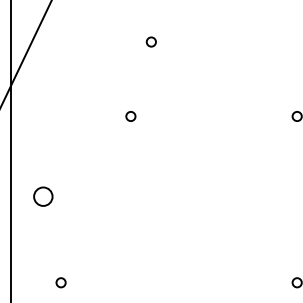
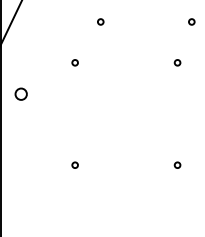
circle: (150, 41) -> (100, 21), moved
circle: (42, 195) -> (20, 93), moved
circle: (60, 281) -> (74, 164), moved

